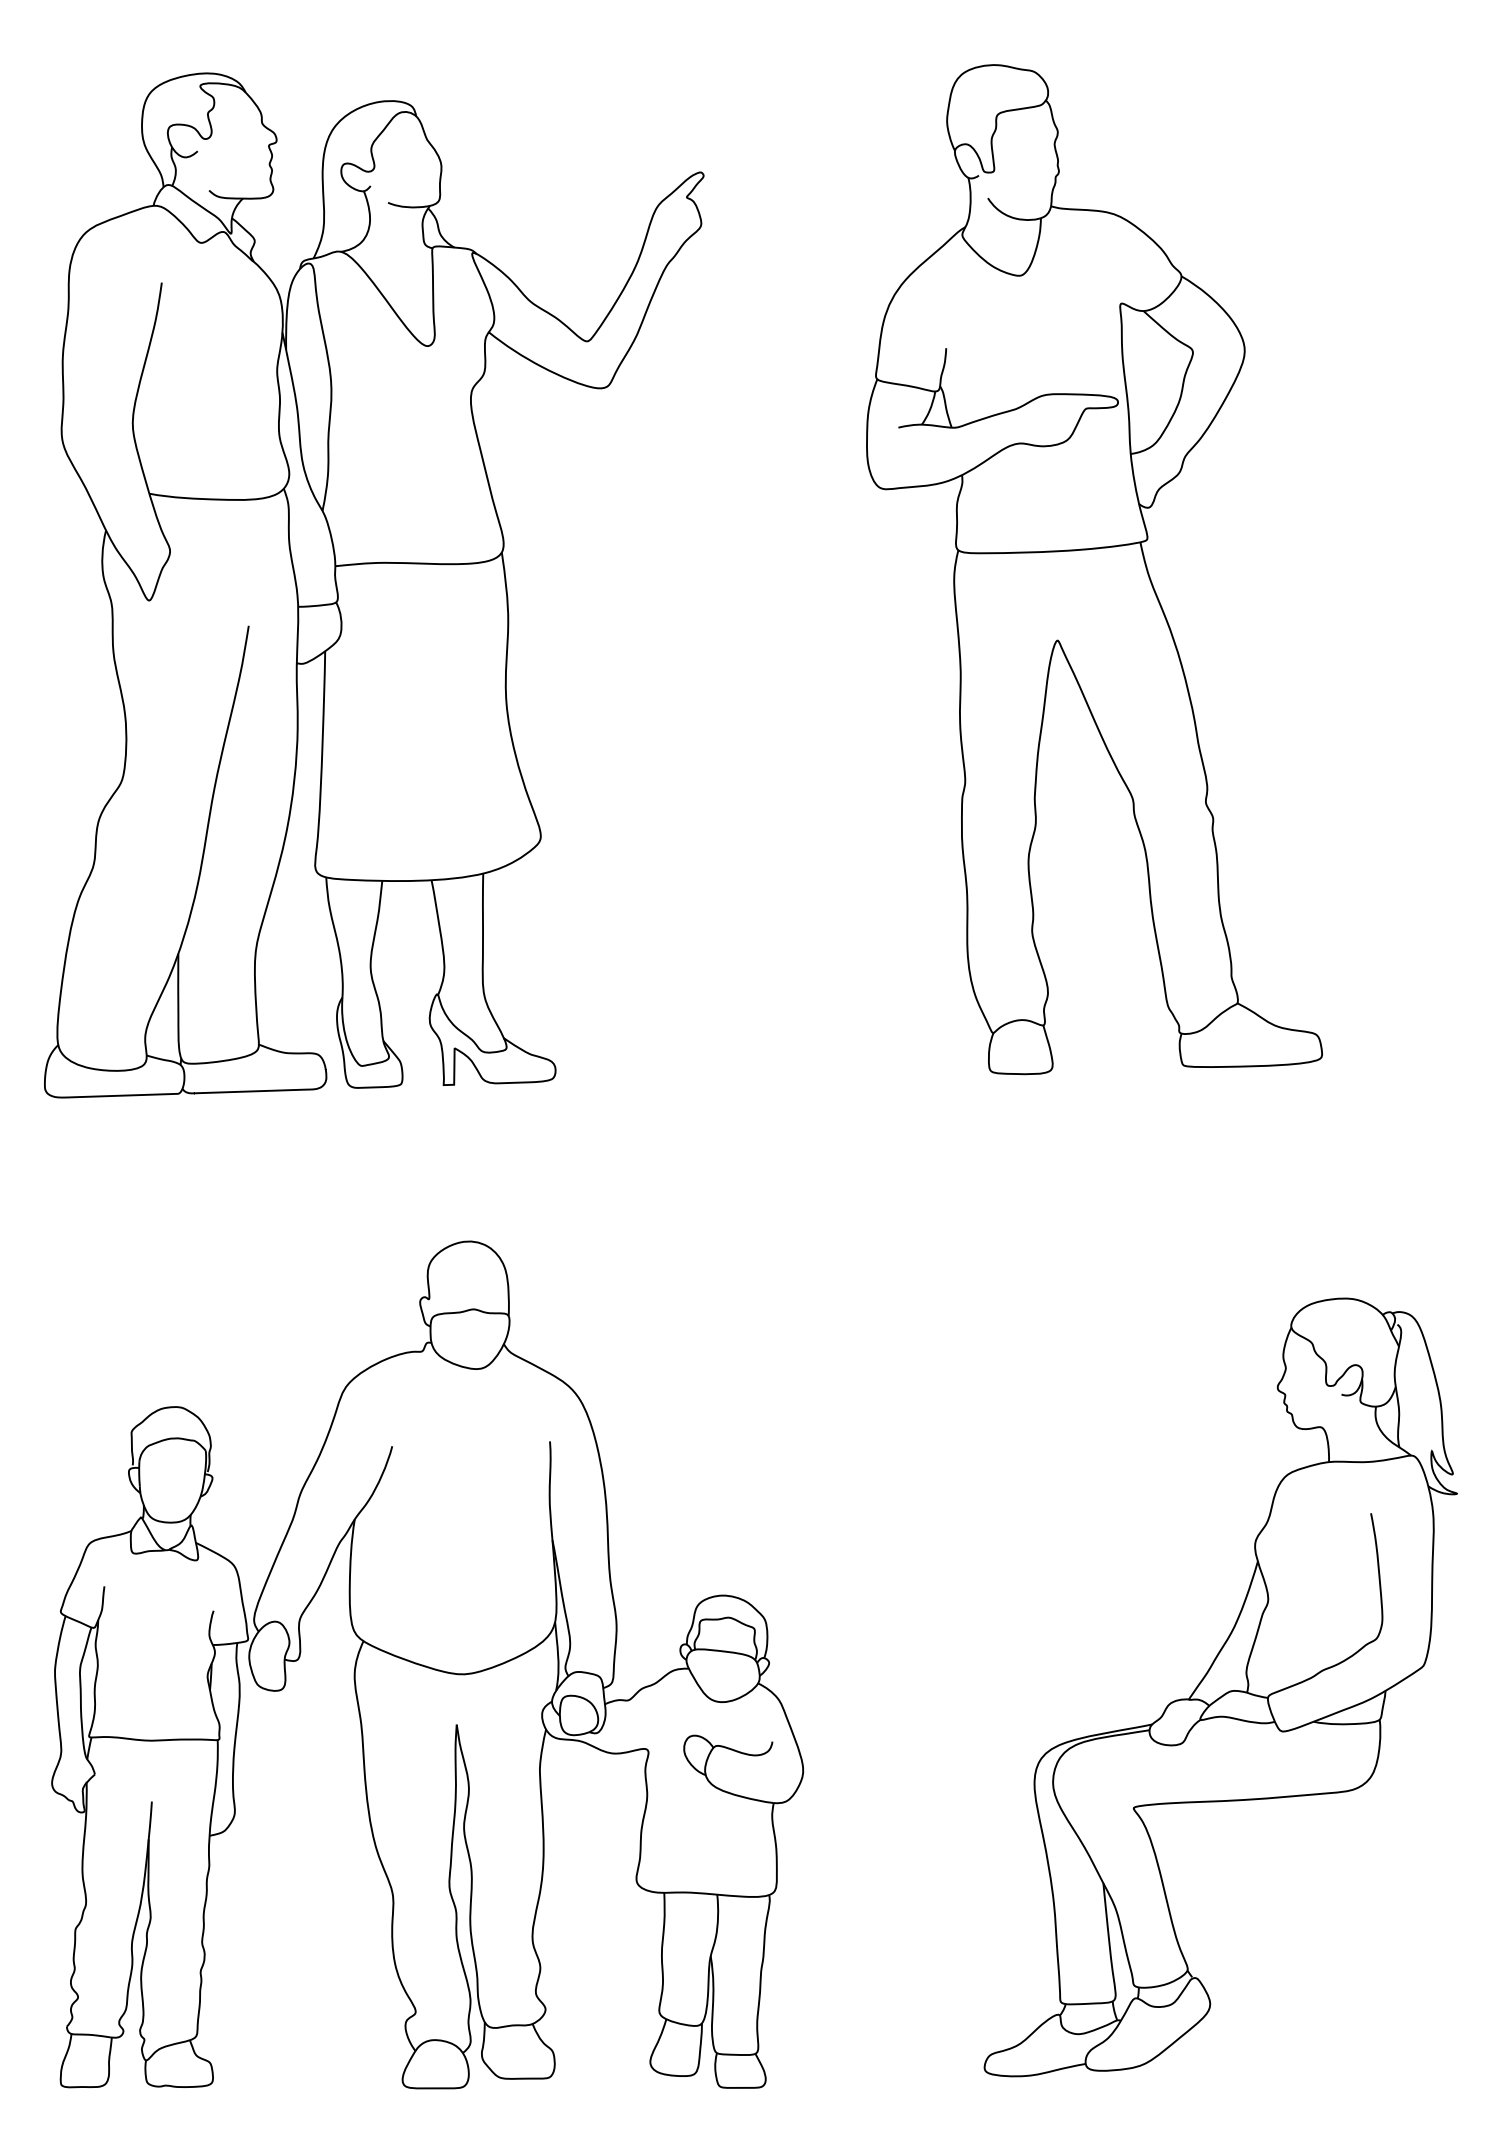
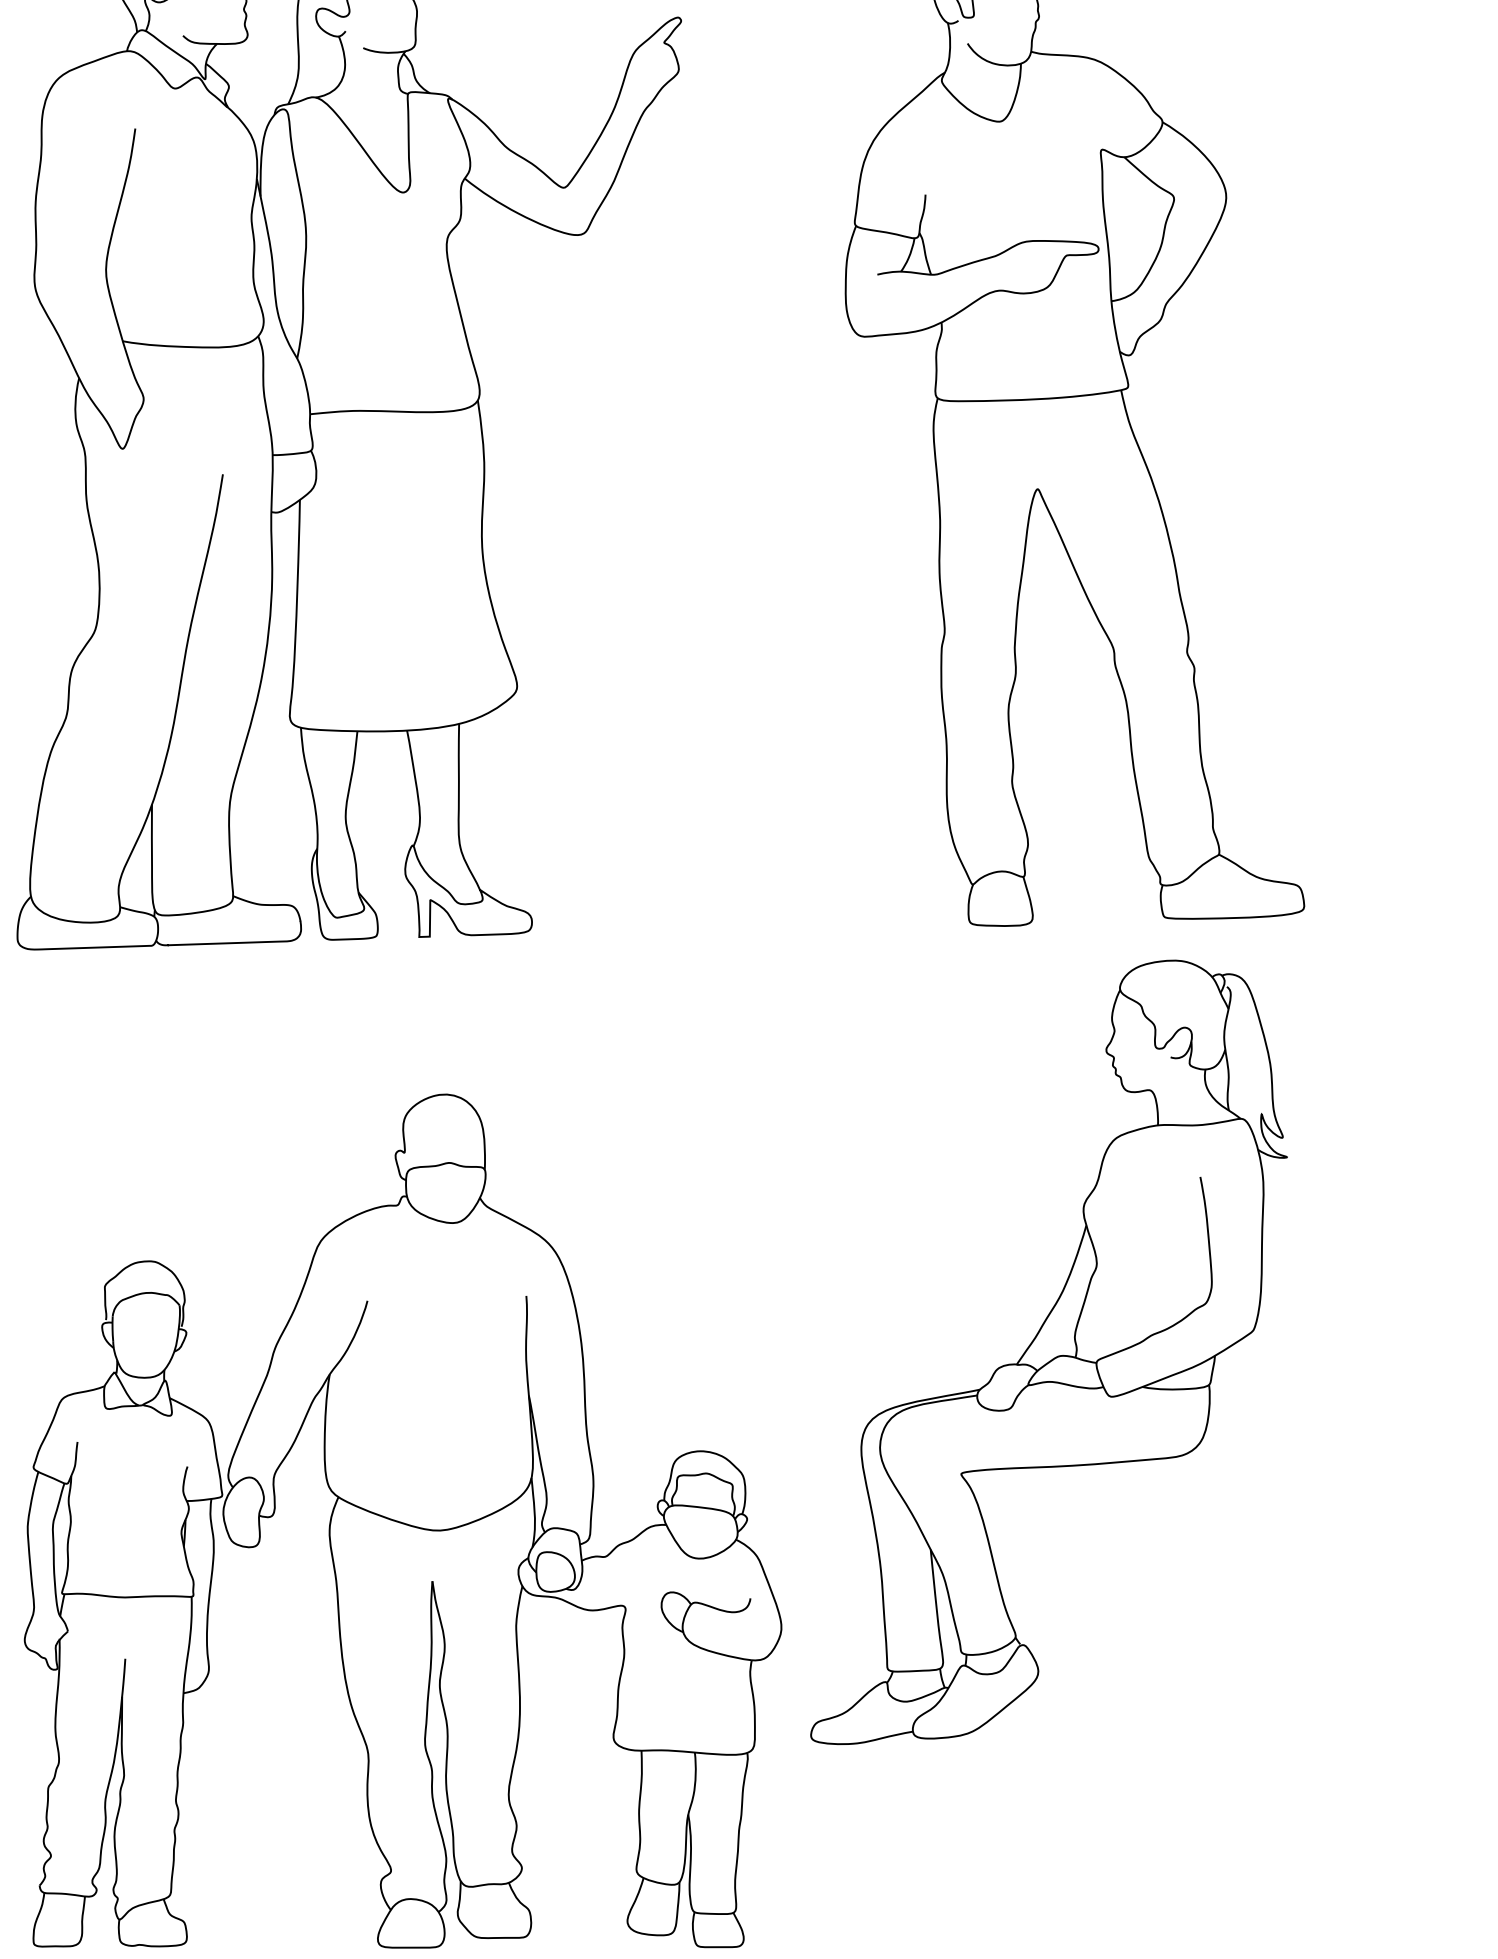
part: (1220, 1687) -> (1048, 1352), moved

